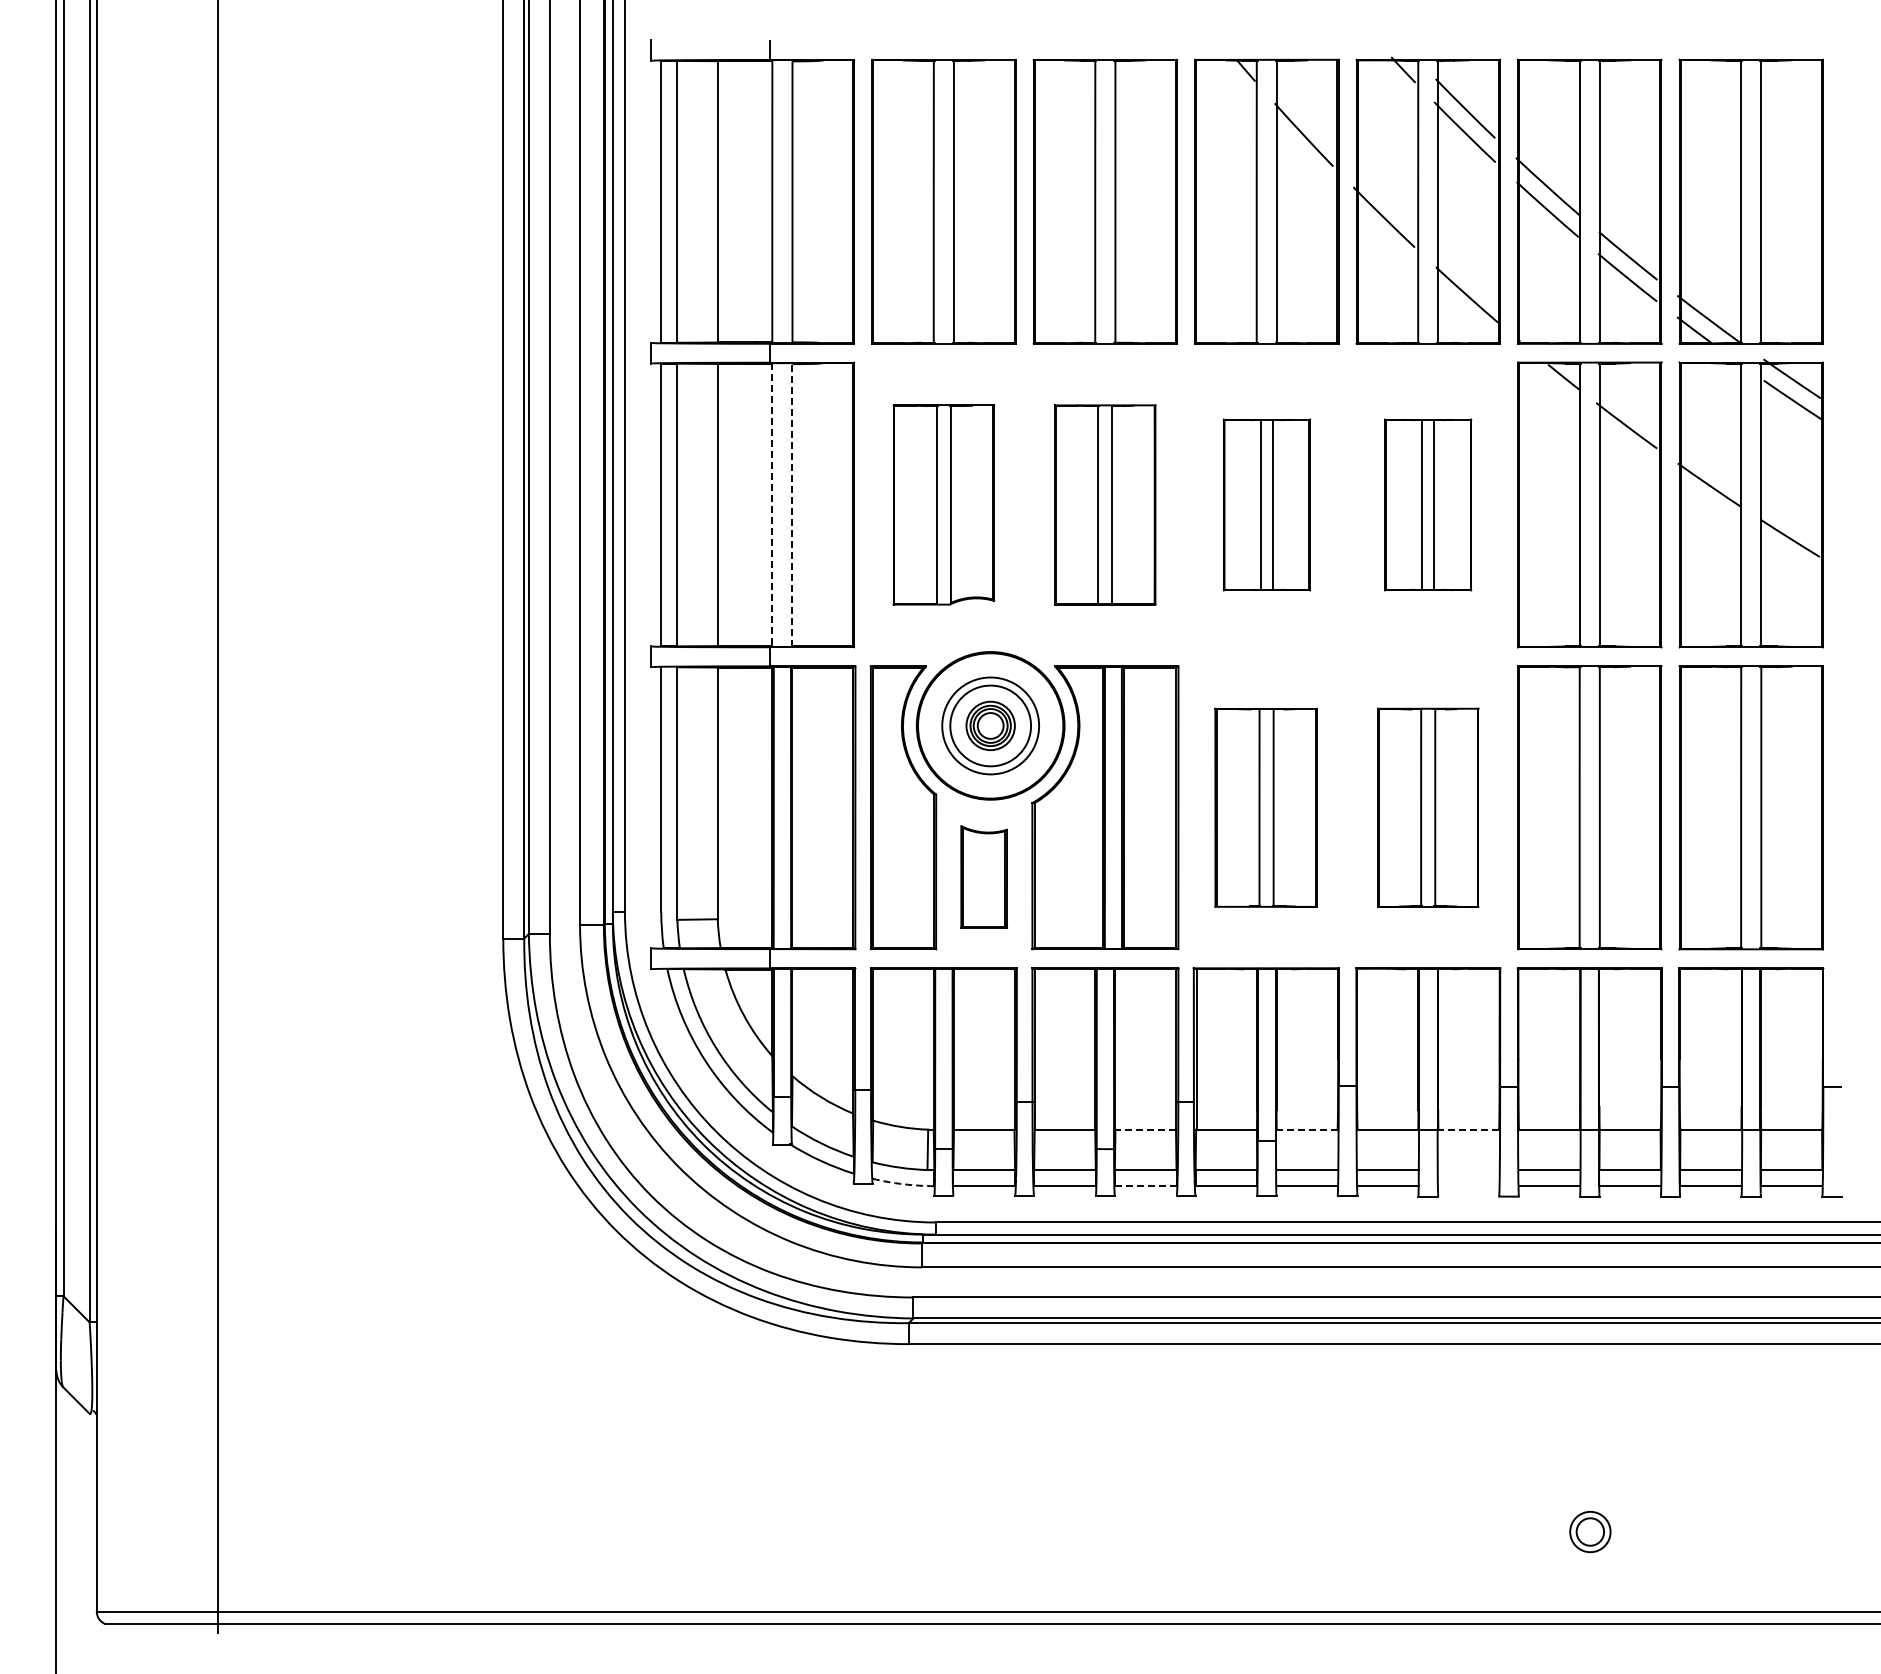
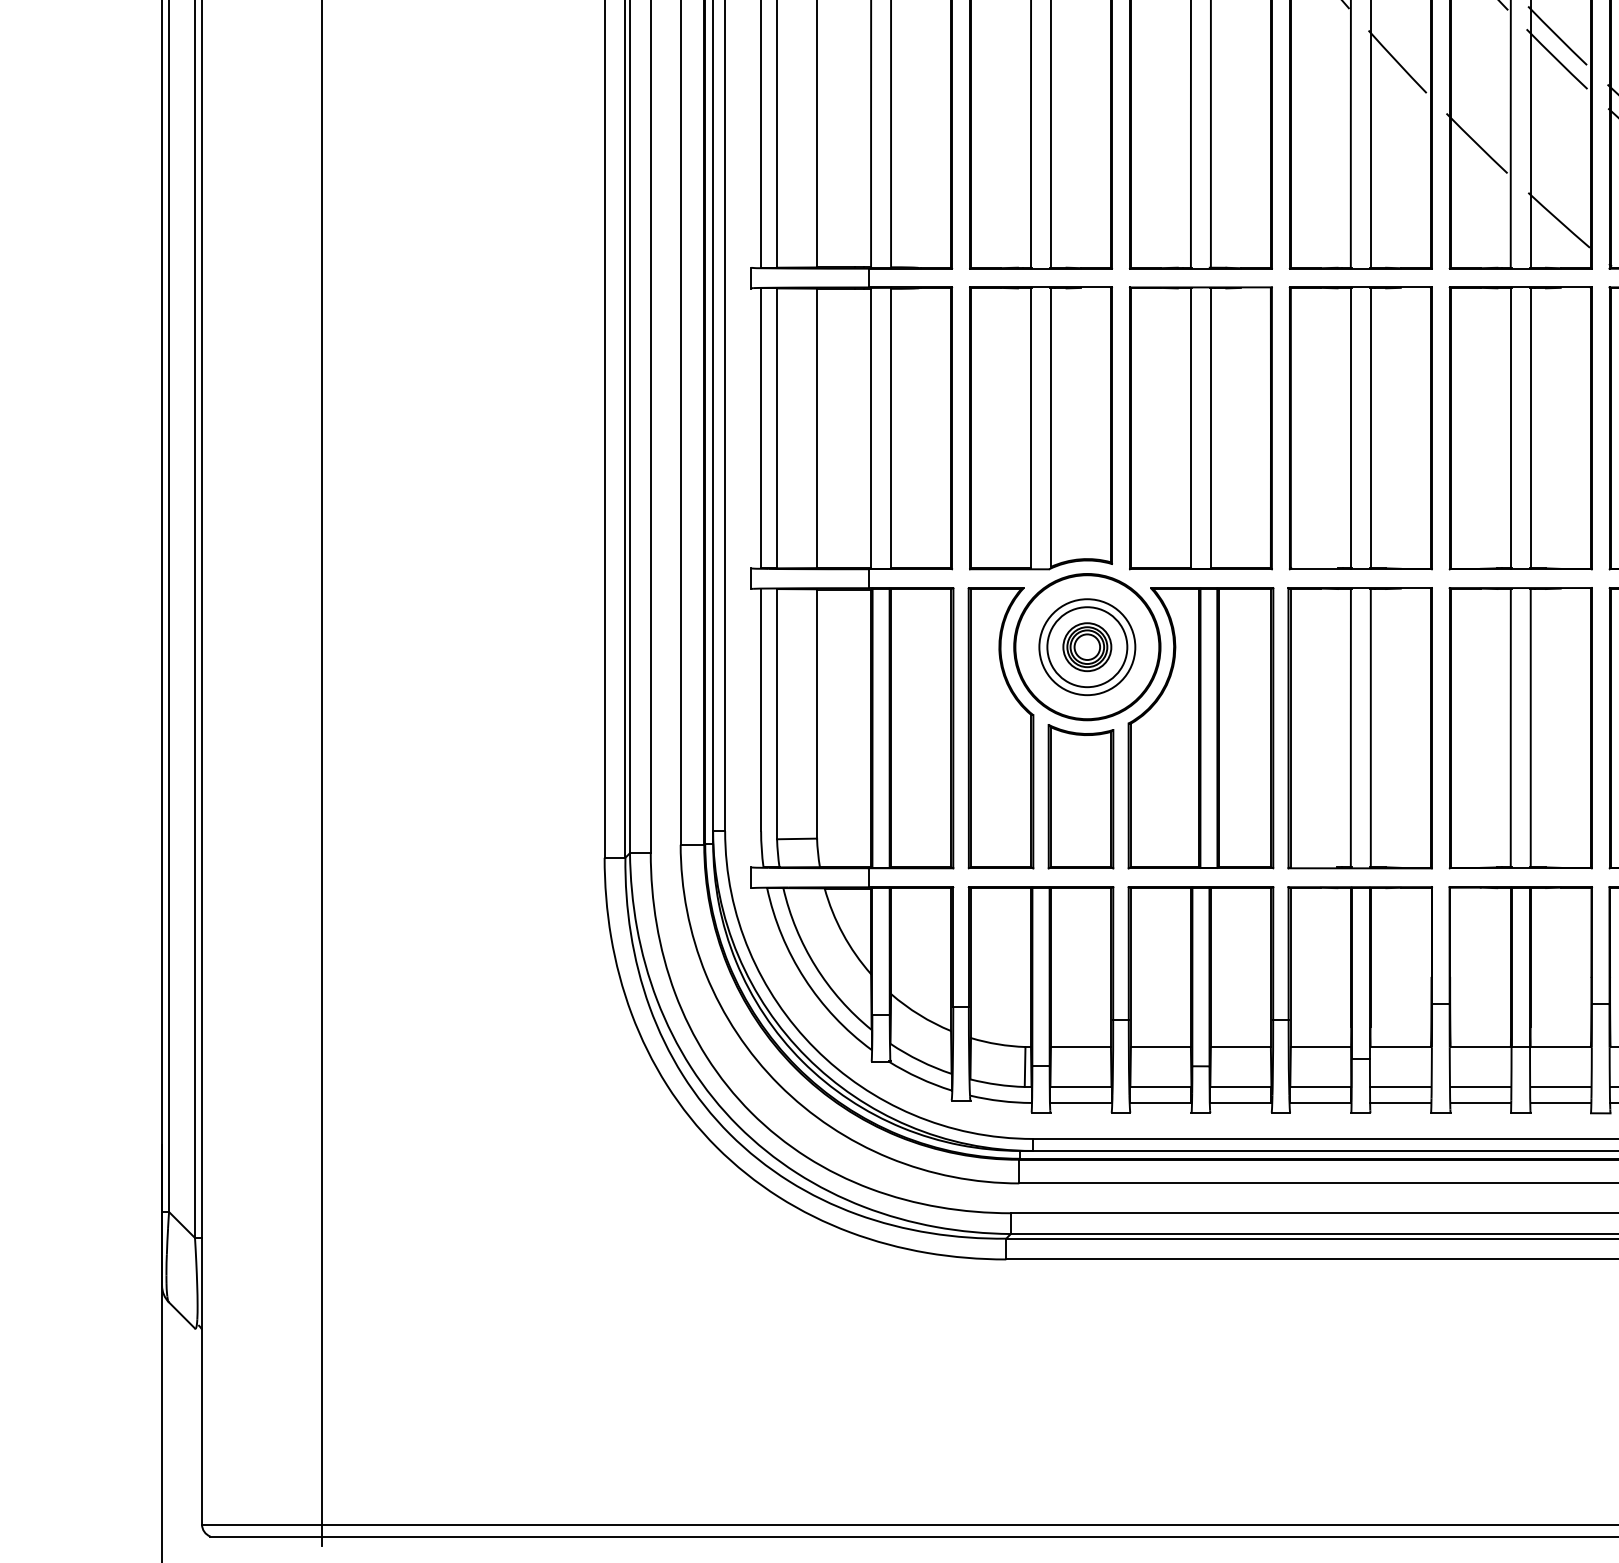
line: (792, 504) -> (891, 427), dashed -> solid
part: (943, 504) -> (1040, 427), size x1.43
part: (1104, 504) -> (1200, 427), size x1.43
part: (1266, 504) -> (1360, 427), size x1.67
part: (1427, 504) -> (1519, 427), size x1.67
line: (772, 505) -> (871, 428), dashed -> solid
part: (1265, 807) -> (1359, 727), size x1.43
part: (1427, 807) -> (1519, 727), size x1.43
part: (983, 876) -> (1080, 796), size x1.43
line: (1145, 1129) -> (1240, 1046), dashed -> solid
line: (1306, 1129) -> (1400, 1046), dashed -> solid
line: (1468, 1129) -> (1560, 1046), dashed -> solid
line: (1468, 1170) -> (1560, 1087), added
arc: (903, 1184) -> (1001, 1101), dashed -> solid
line: (1145, 1186) -> (1240, 1103), dashed -> solid
line: (1468, 1186) -> (1560, 1103), added

